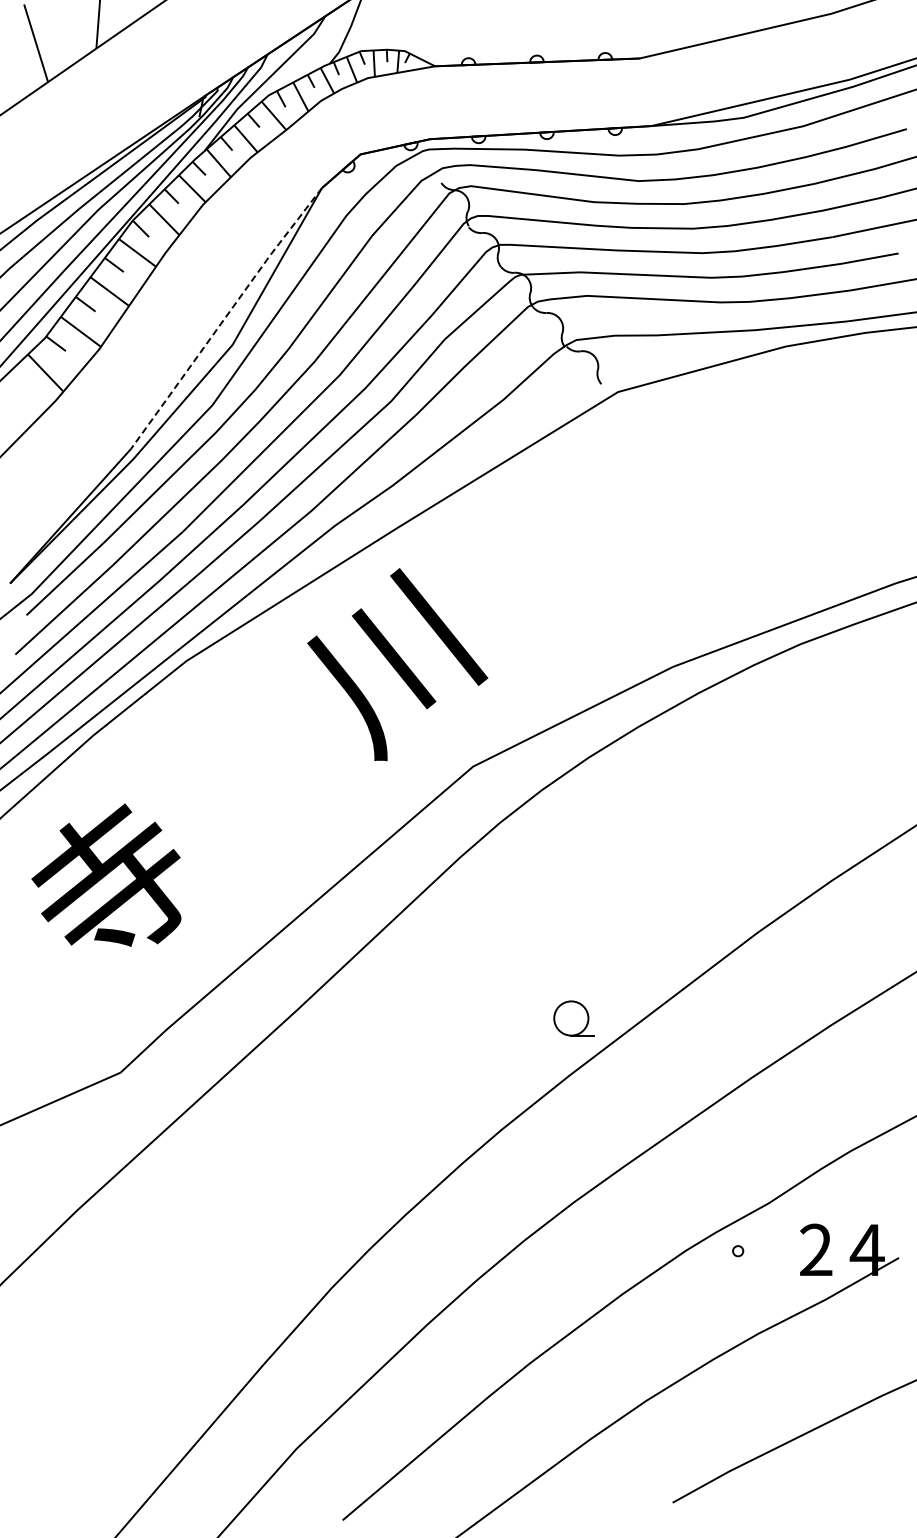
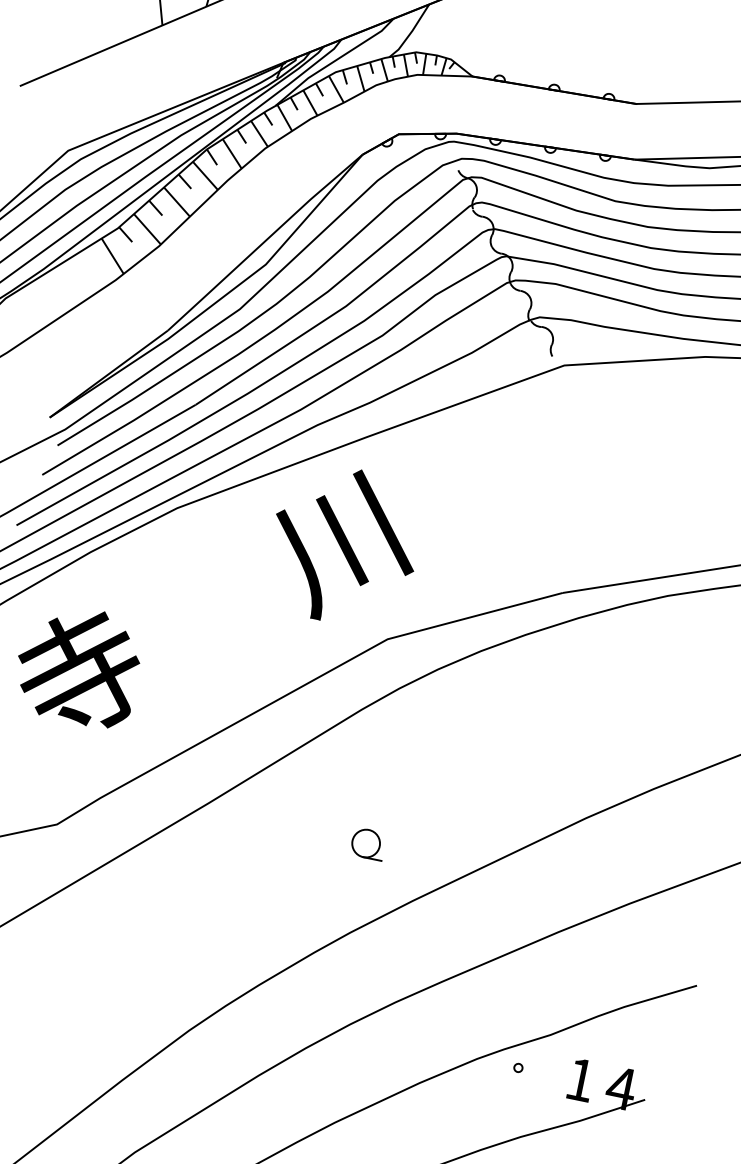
line: (225, 318) -> (264, 242), dashed -> solid
part: (573, 1018) -> (367, 843), moved
text: (816, 1249) -> (580, 1079), 2 -> 1

